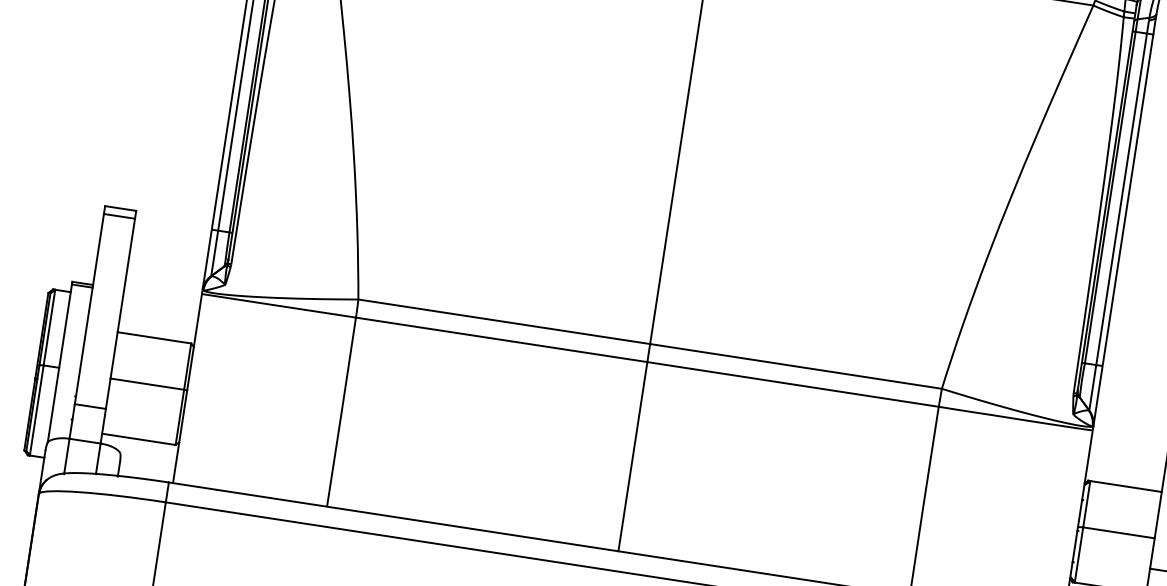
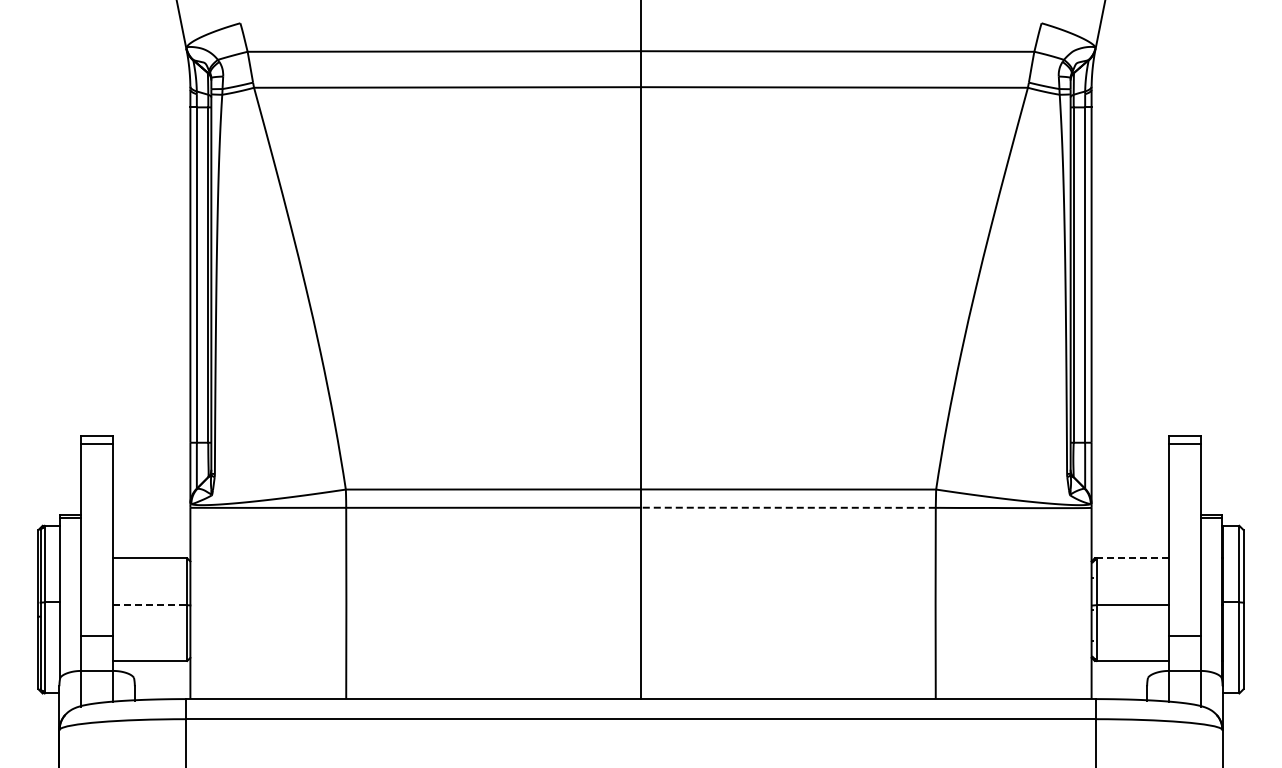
line: (147, 384) -> (150, 605), solid -> dashed
line: (792, 384) -> (787, 507), solid -> dashed
line: (1125, 486) -> (1132, 558), solid -> dashed

